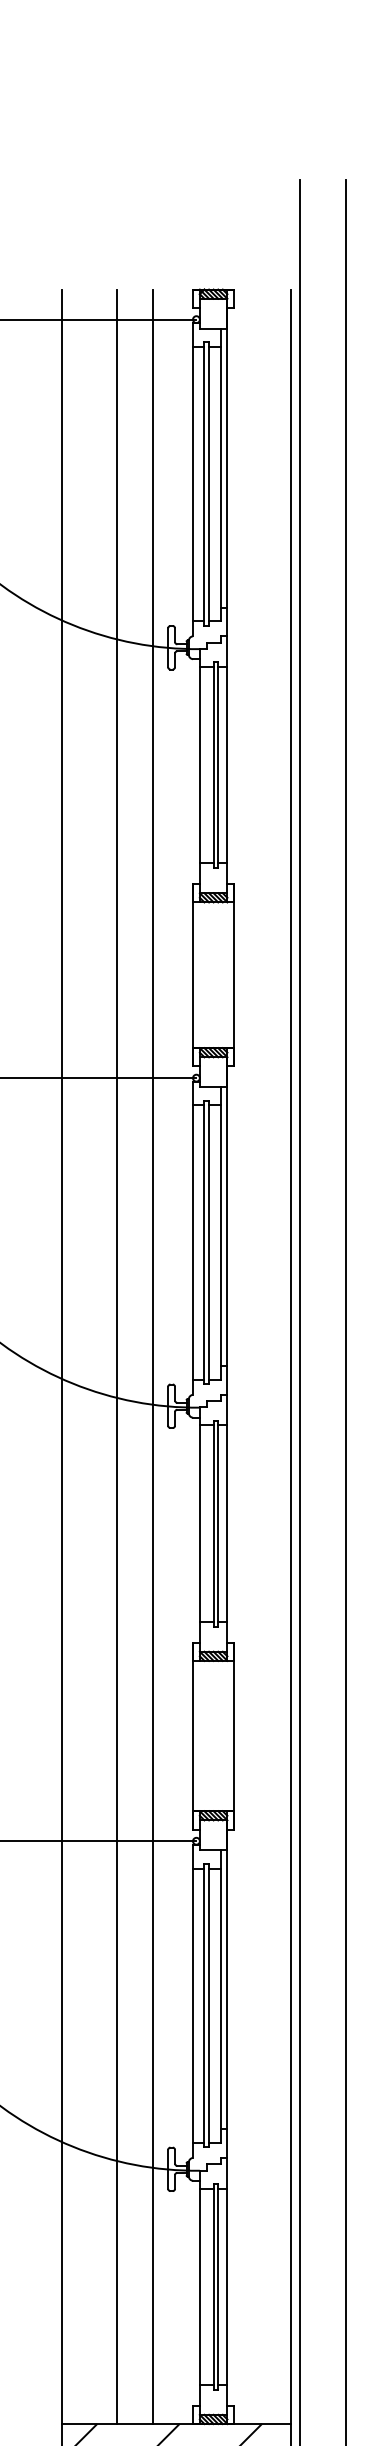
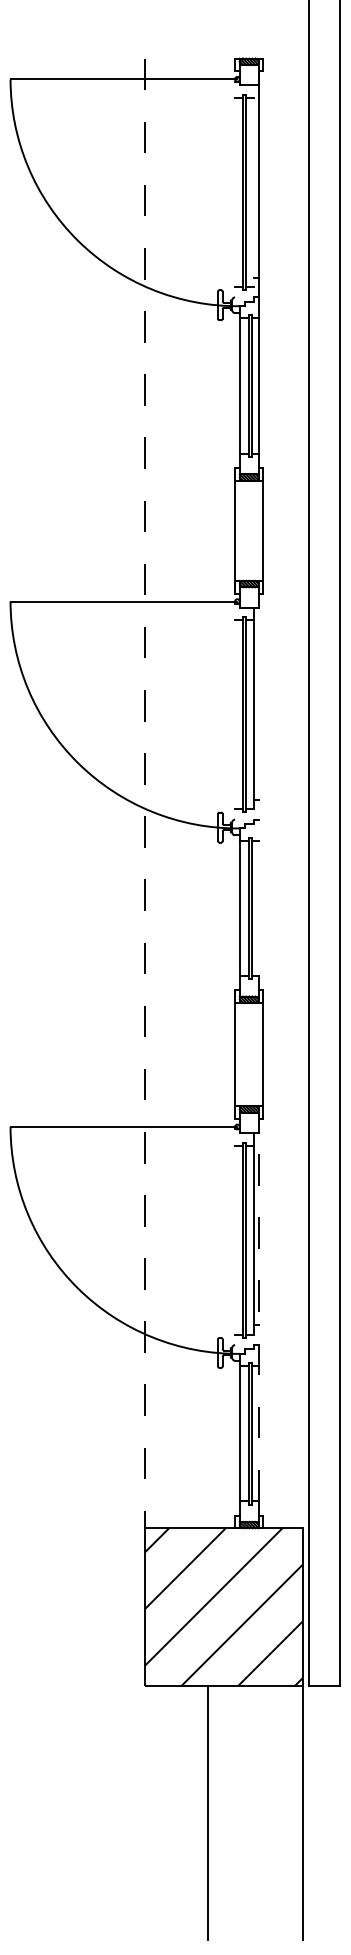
line: (221, 473) -> (254, 185), removed
line: (193, 479) -> (235, 189), removed
line: (193, 1237) -> (235, 711), removed
line: (227, 1340) -> (258, 782), removed
line: (61, 1356) -> (144, 793), solid -> dashed
line: (116, 1356) -> (182, 793), removed
line: (152, 1356) -> (207, 793), removed
line: (290, 1356) -> (302, 793), removed
line: (193, 2001) -> (235, 1237), removed
line: (227, 2103) -> (258, 1307), solid -> dashed

